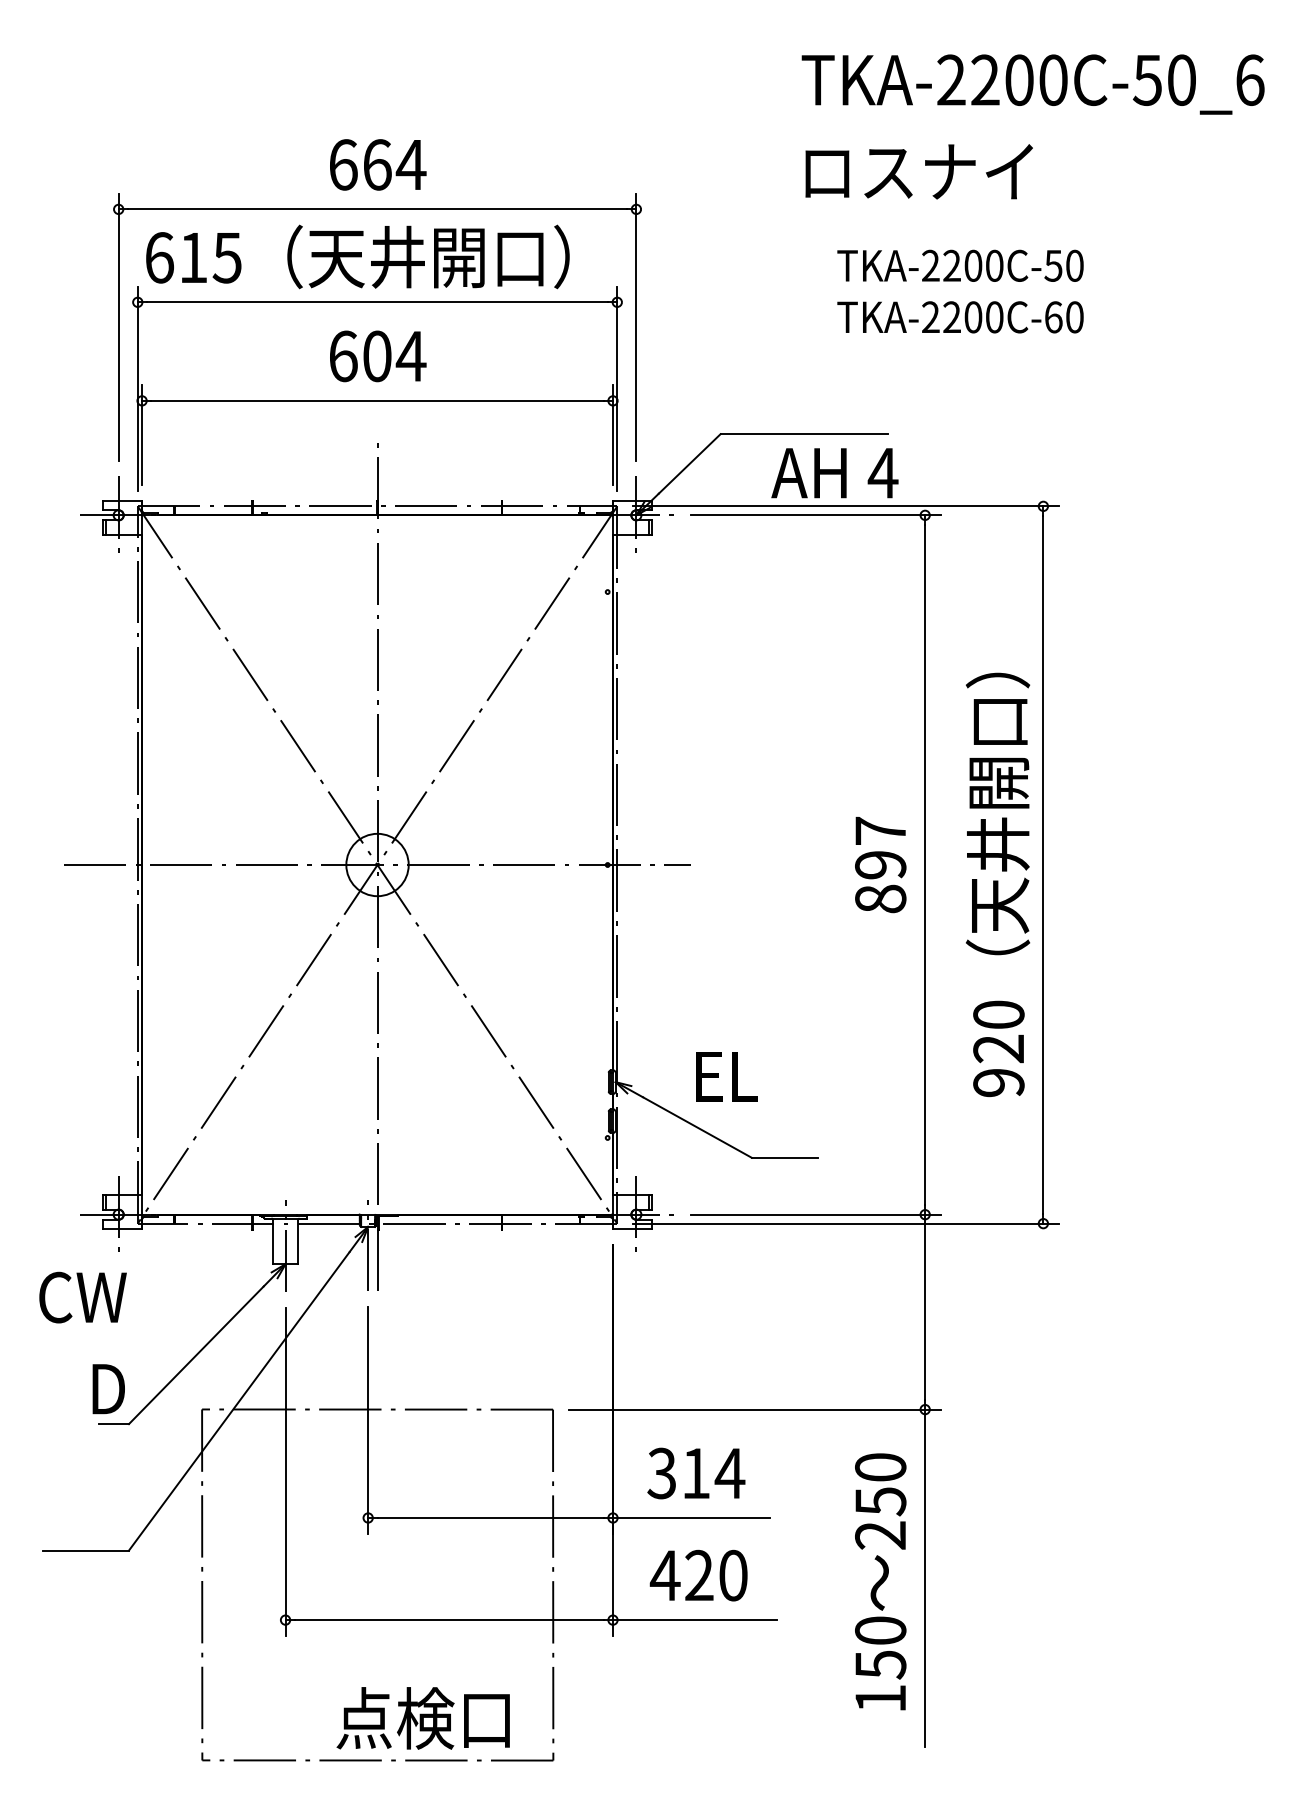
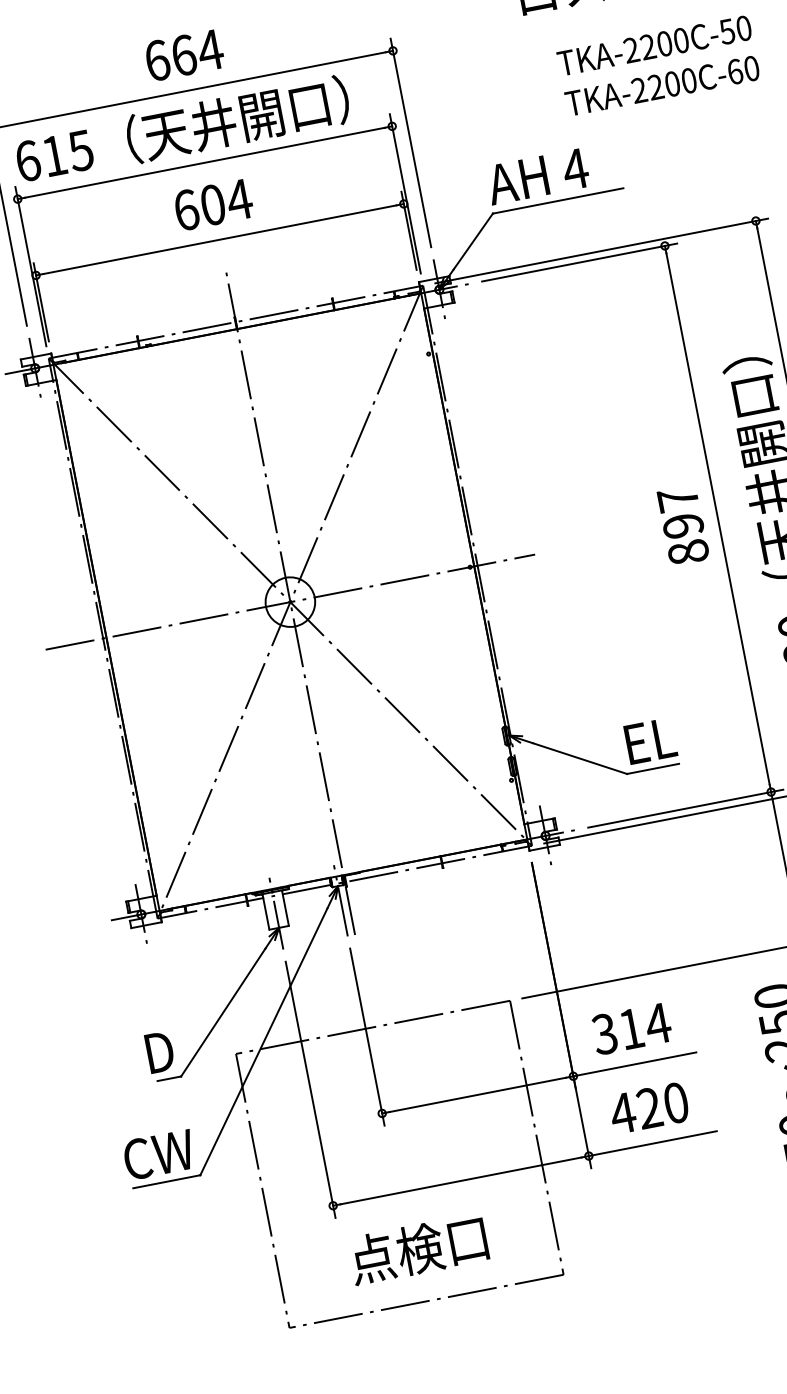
text: (834, 473) -> (537, 176), moved
text: (726, 1076) -> (650, 740), moved
text: (82, 1297) -> (158, 1154), moved
text: (422, 1718) -> (417, 1249), moved

